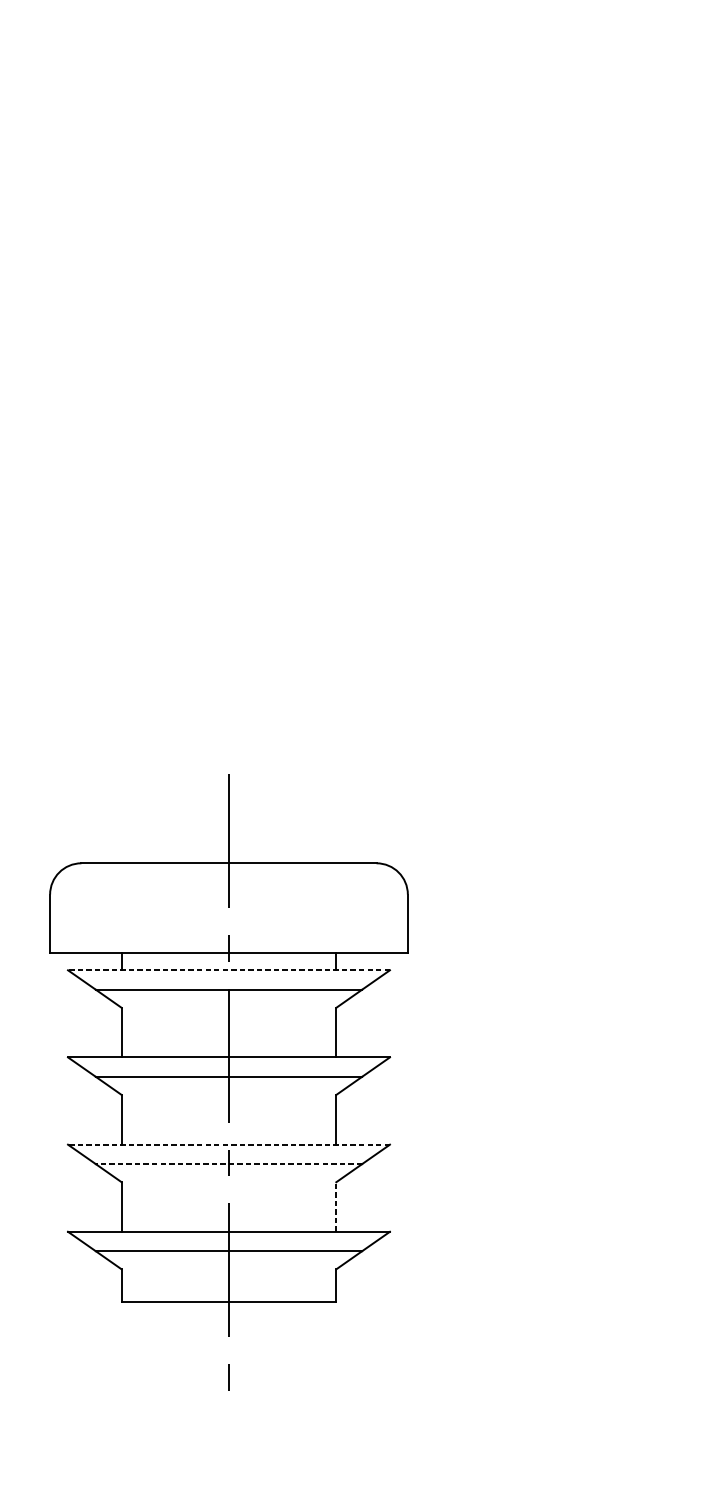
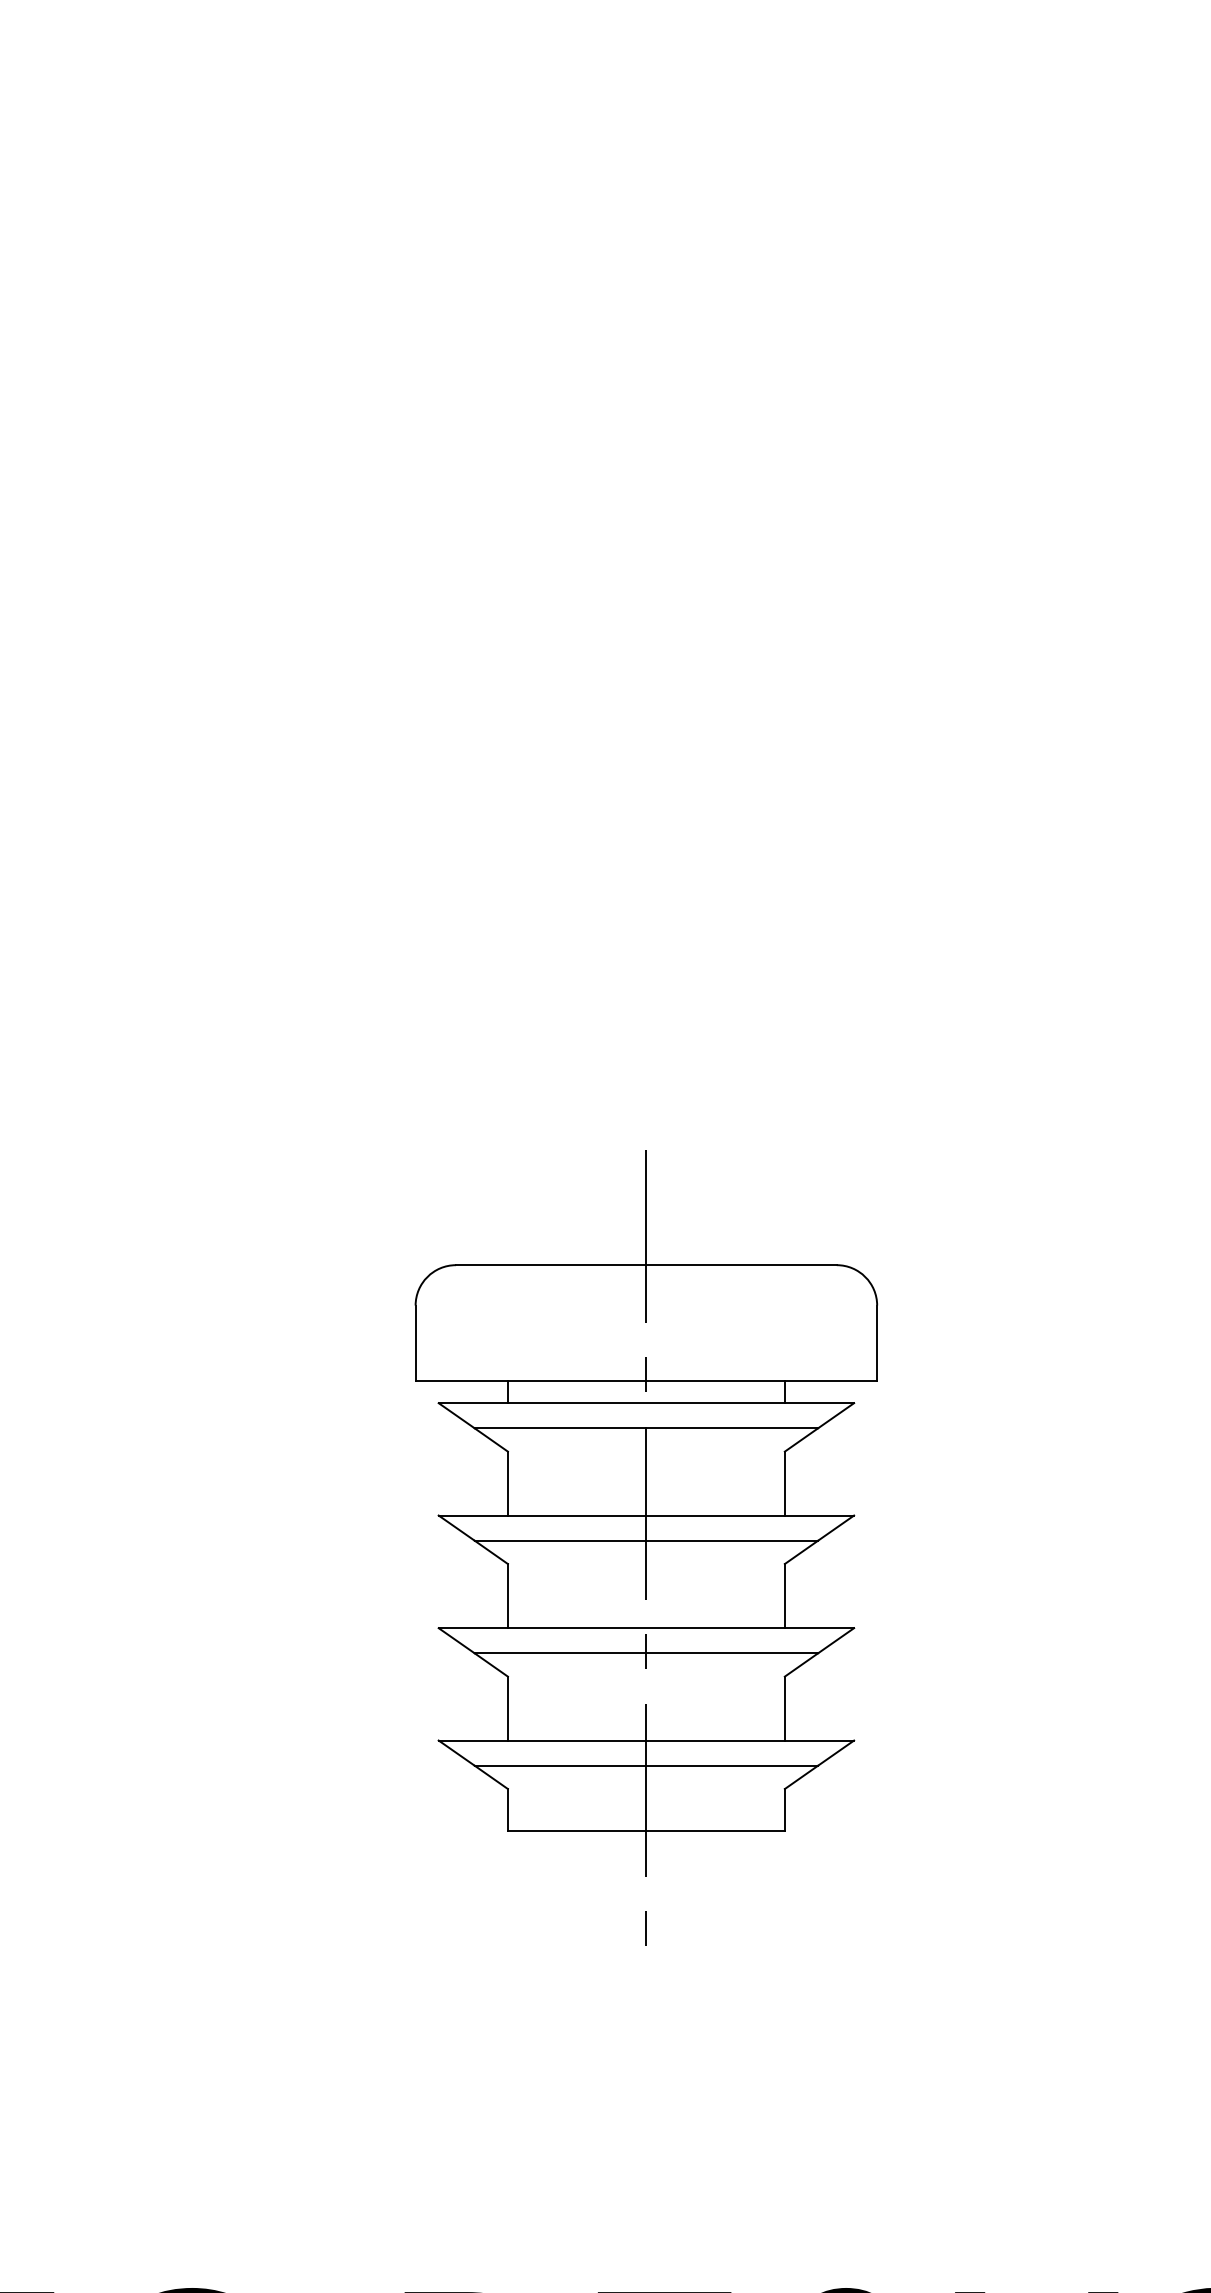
line: (229, 970) -> (646, 1403), dashed -> solid
line: (229, 1144) -> (646, 1628), dashed -> solid
line: (229, 1164) -> (646, 1653), dashed -> solid
line: (336, 1206) -> (784, 1708), dashed -> solid

